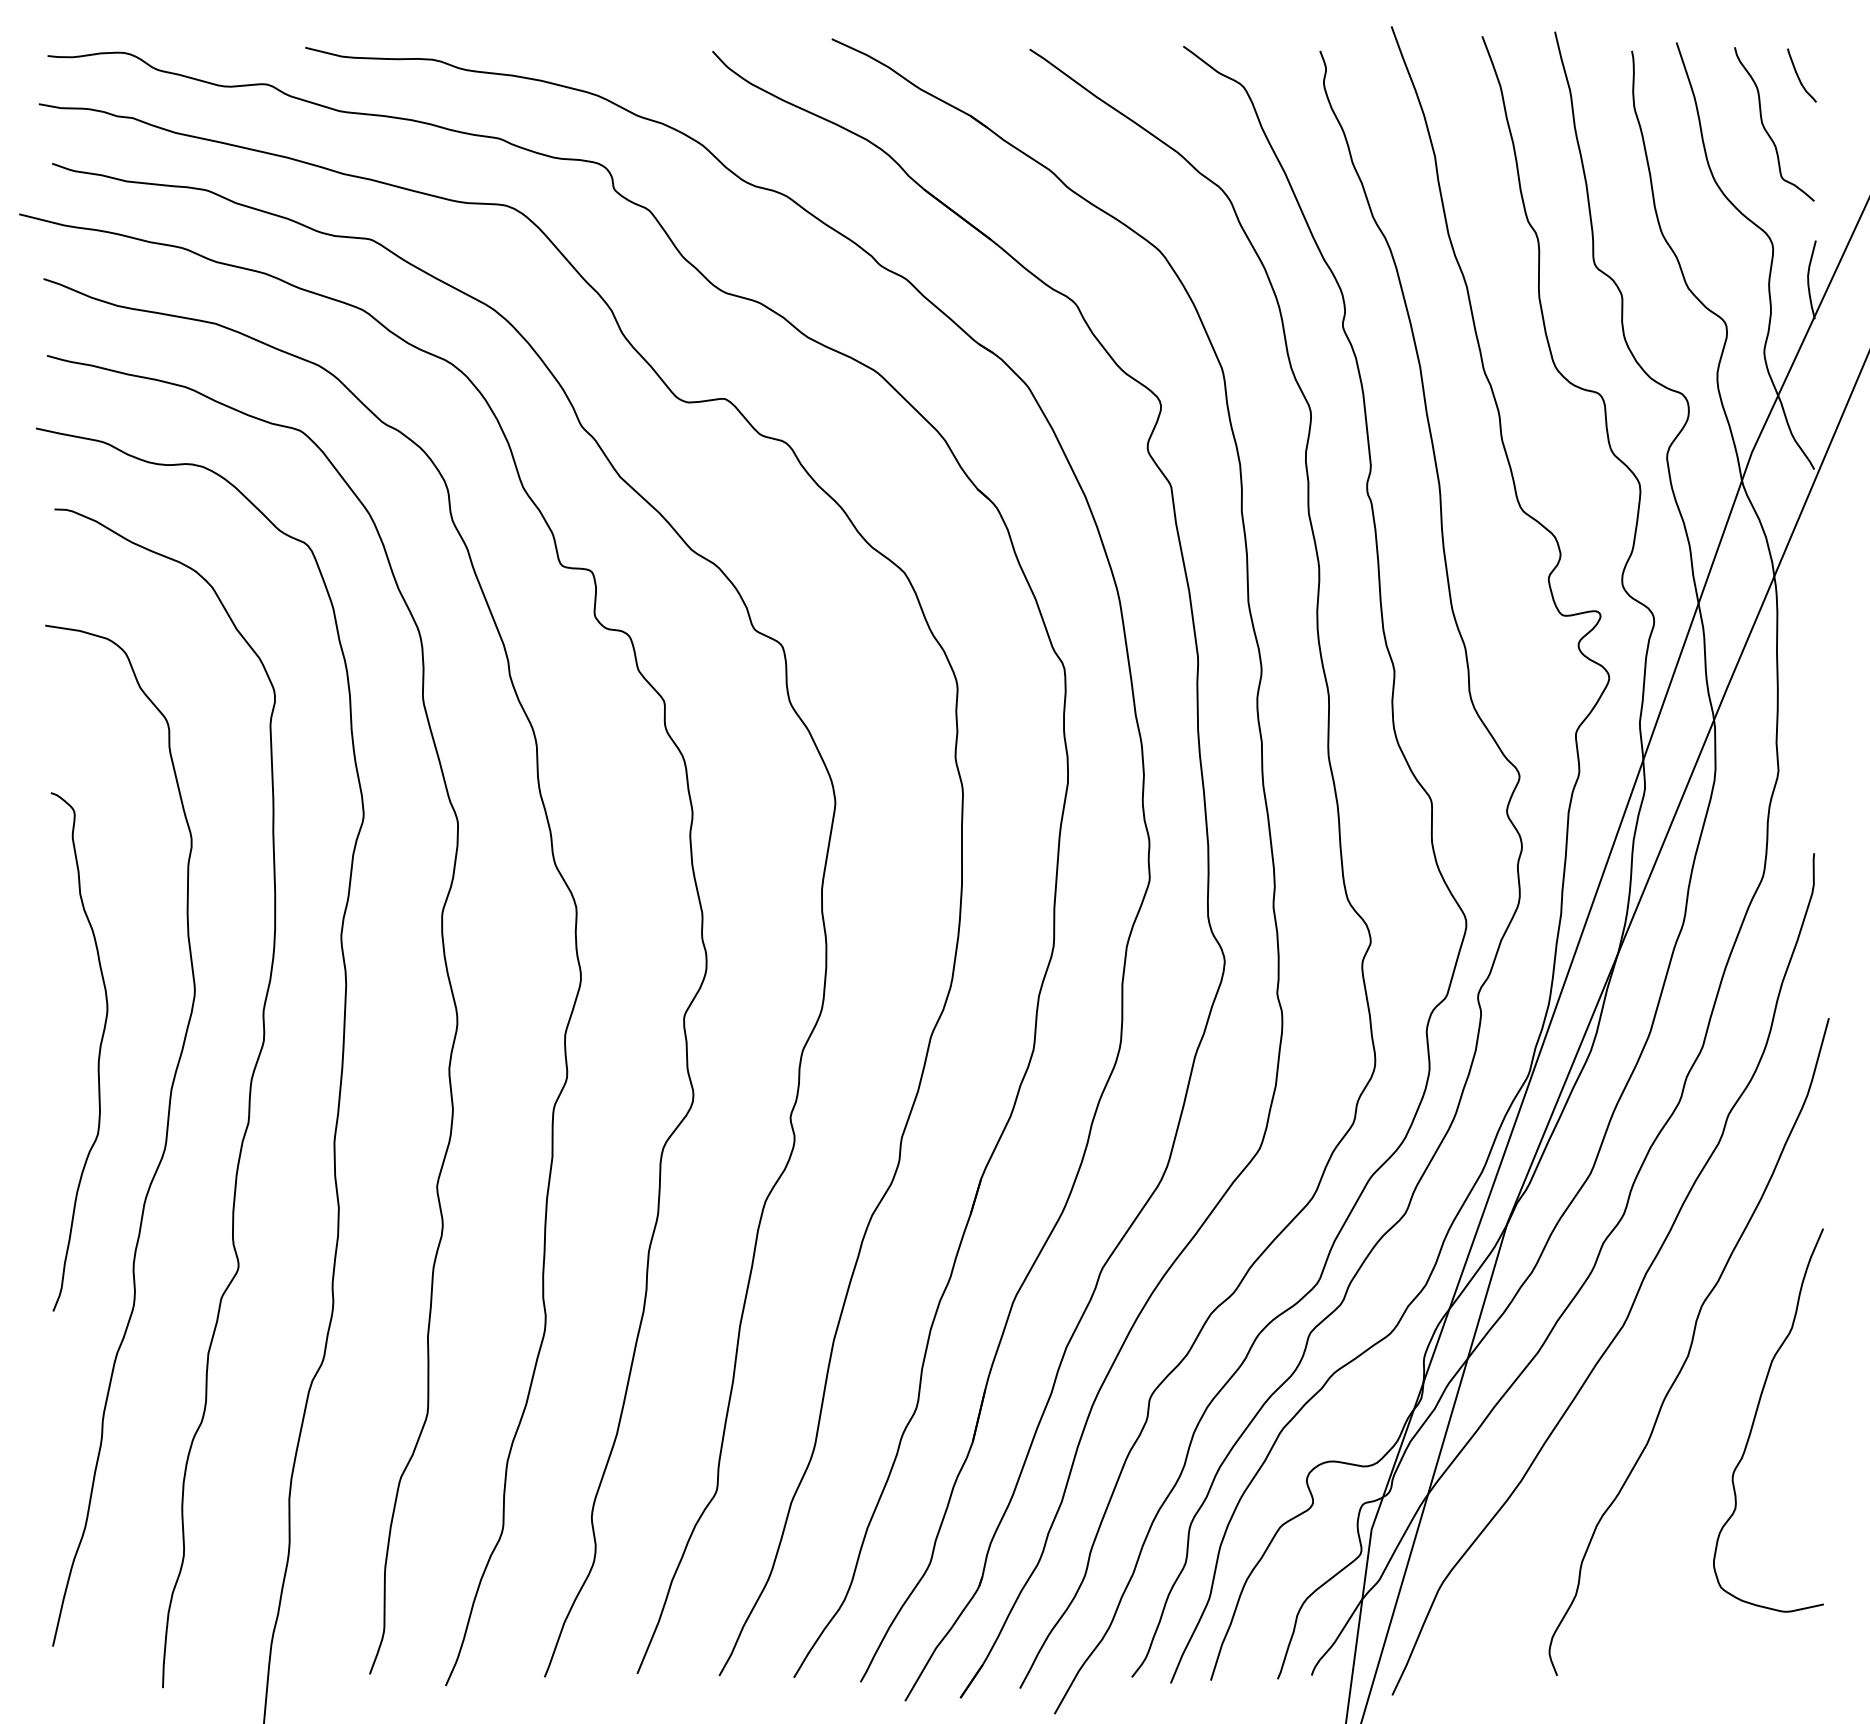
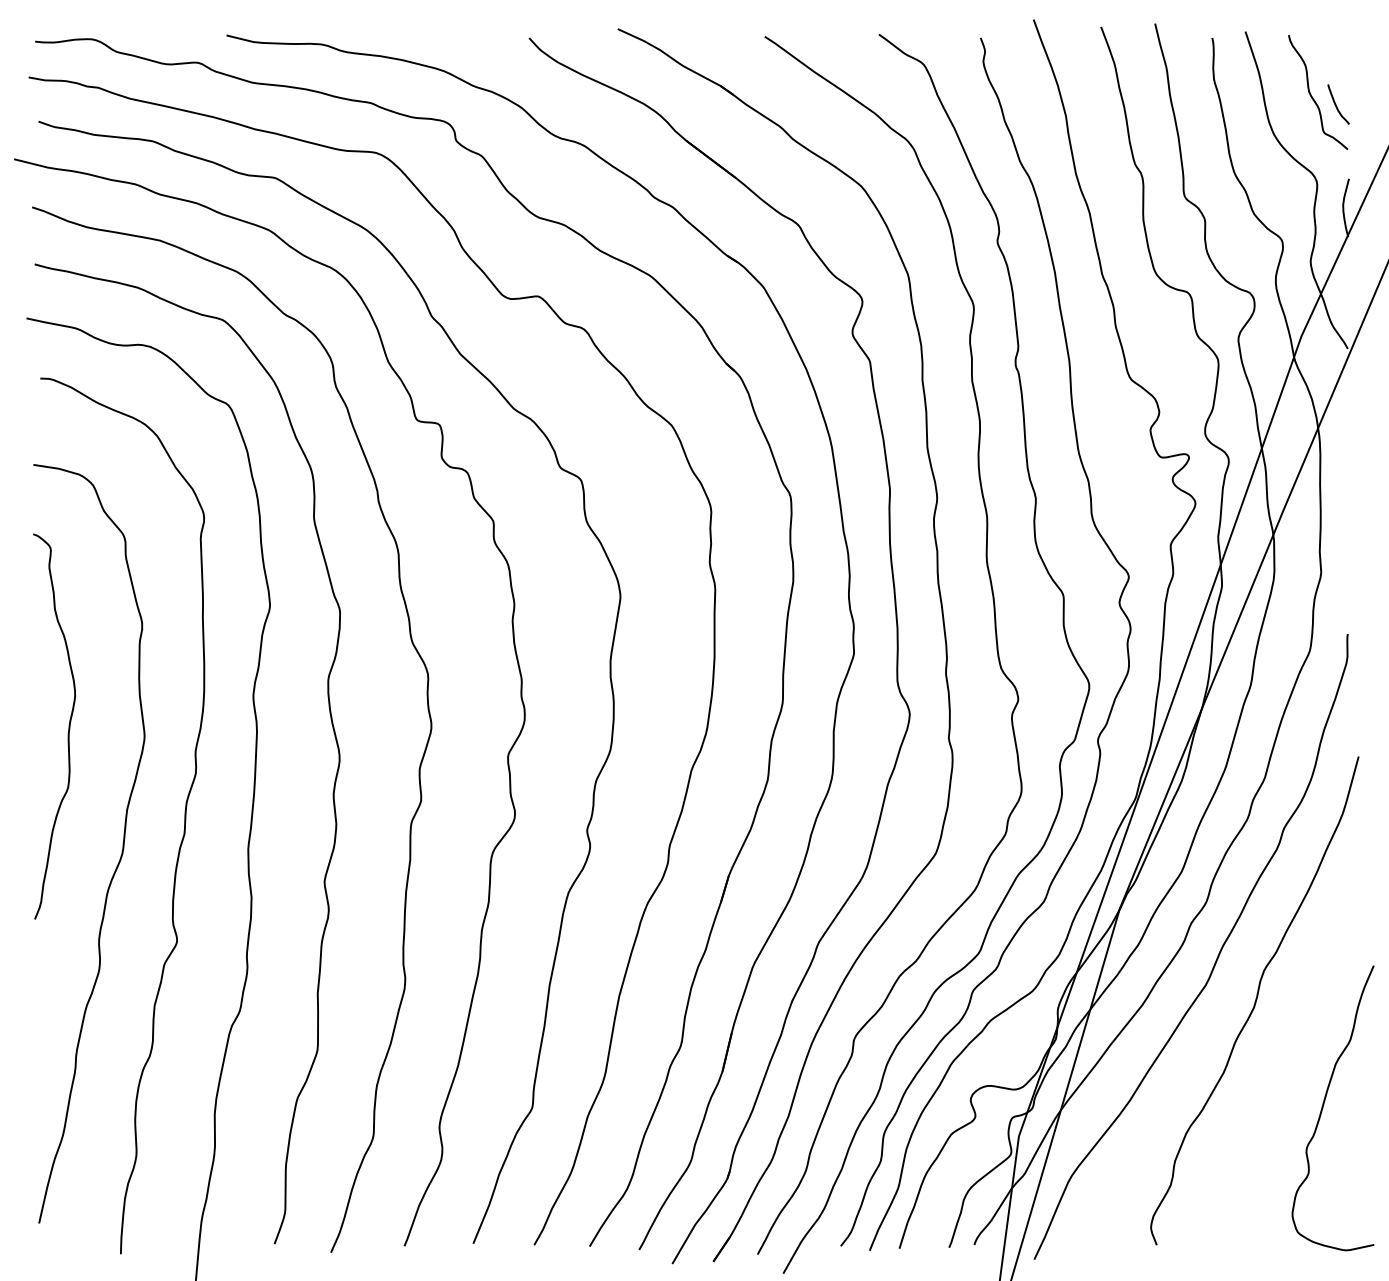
curve: (1799, 77) -> (1336, 105), moved
curve: (98, 1053) -> (68, 727), moved
curve: (1756, 1415) -> (1324, 1104), moved

